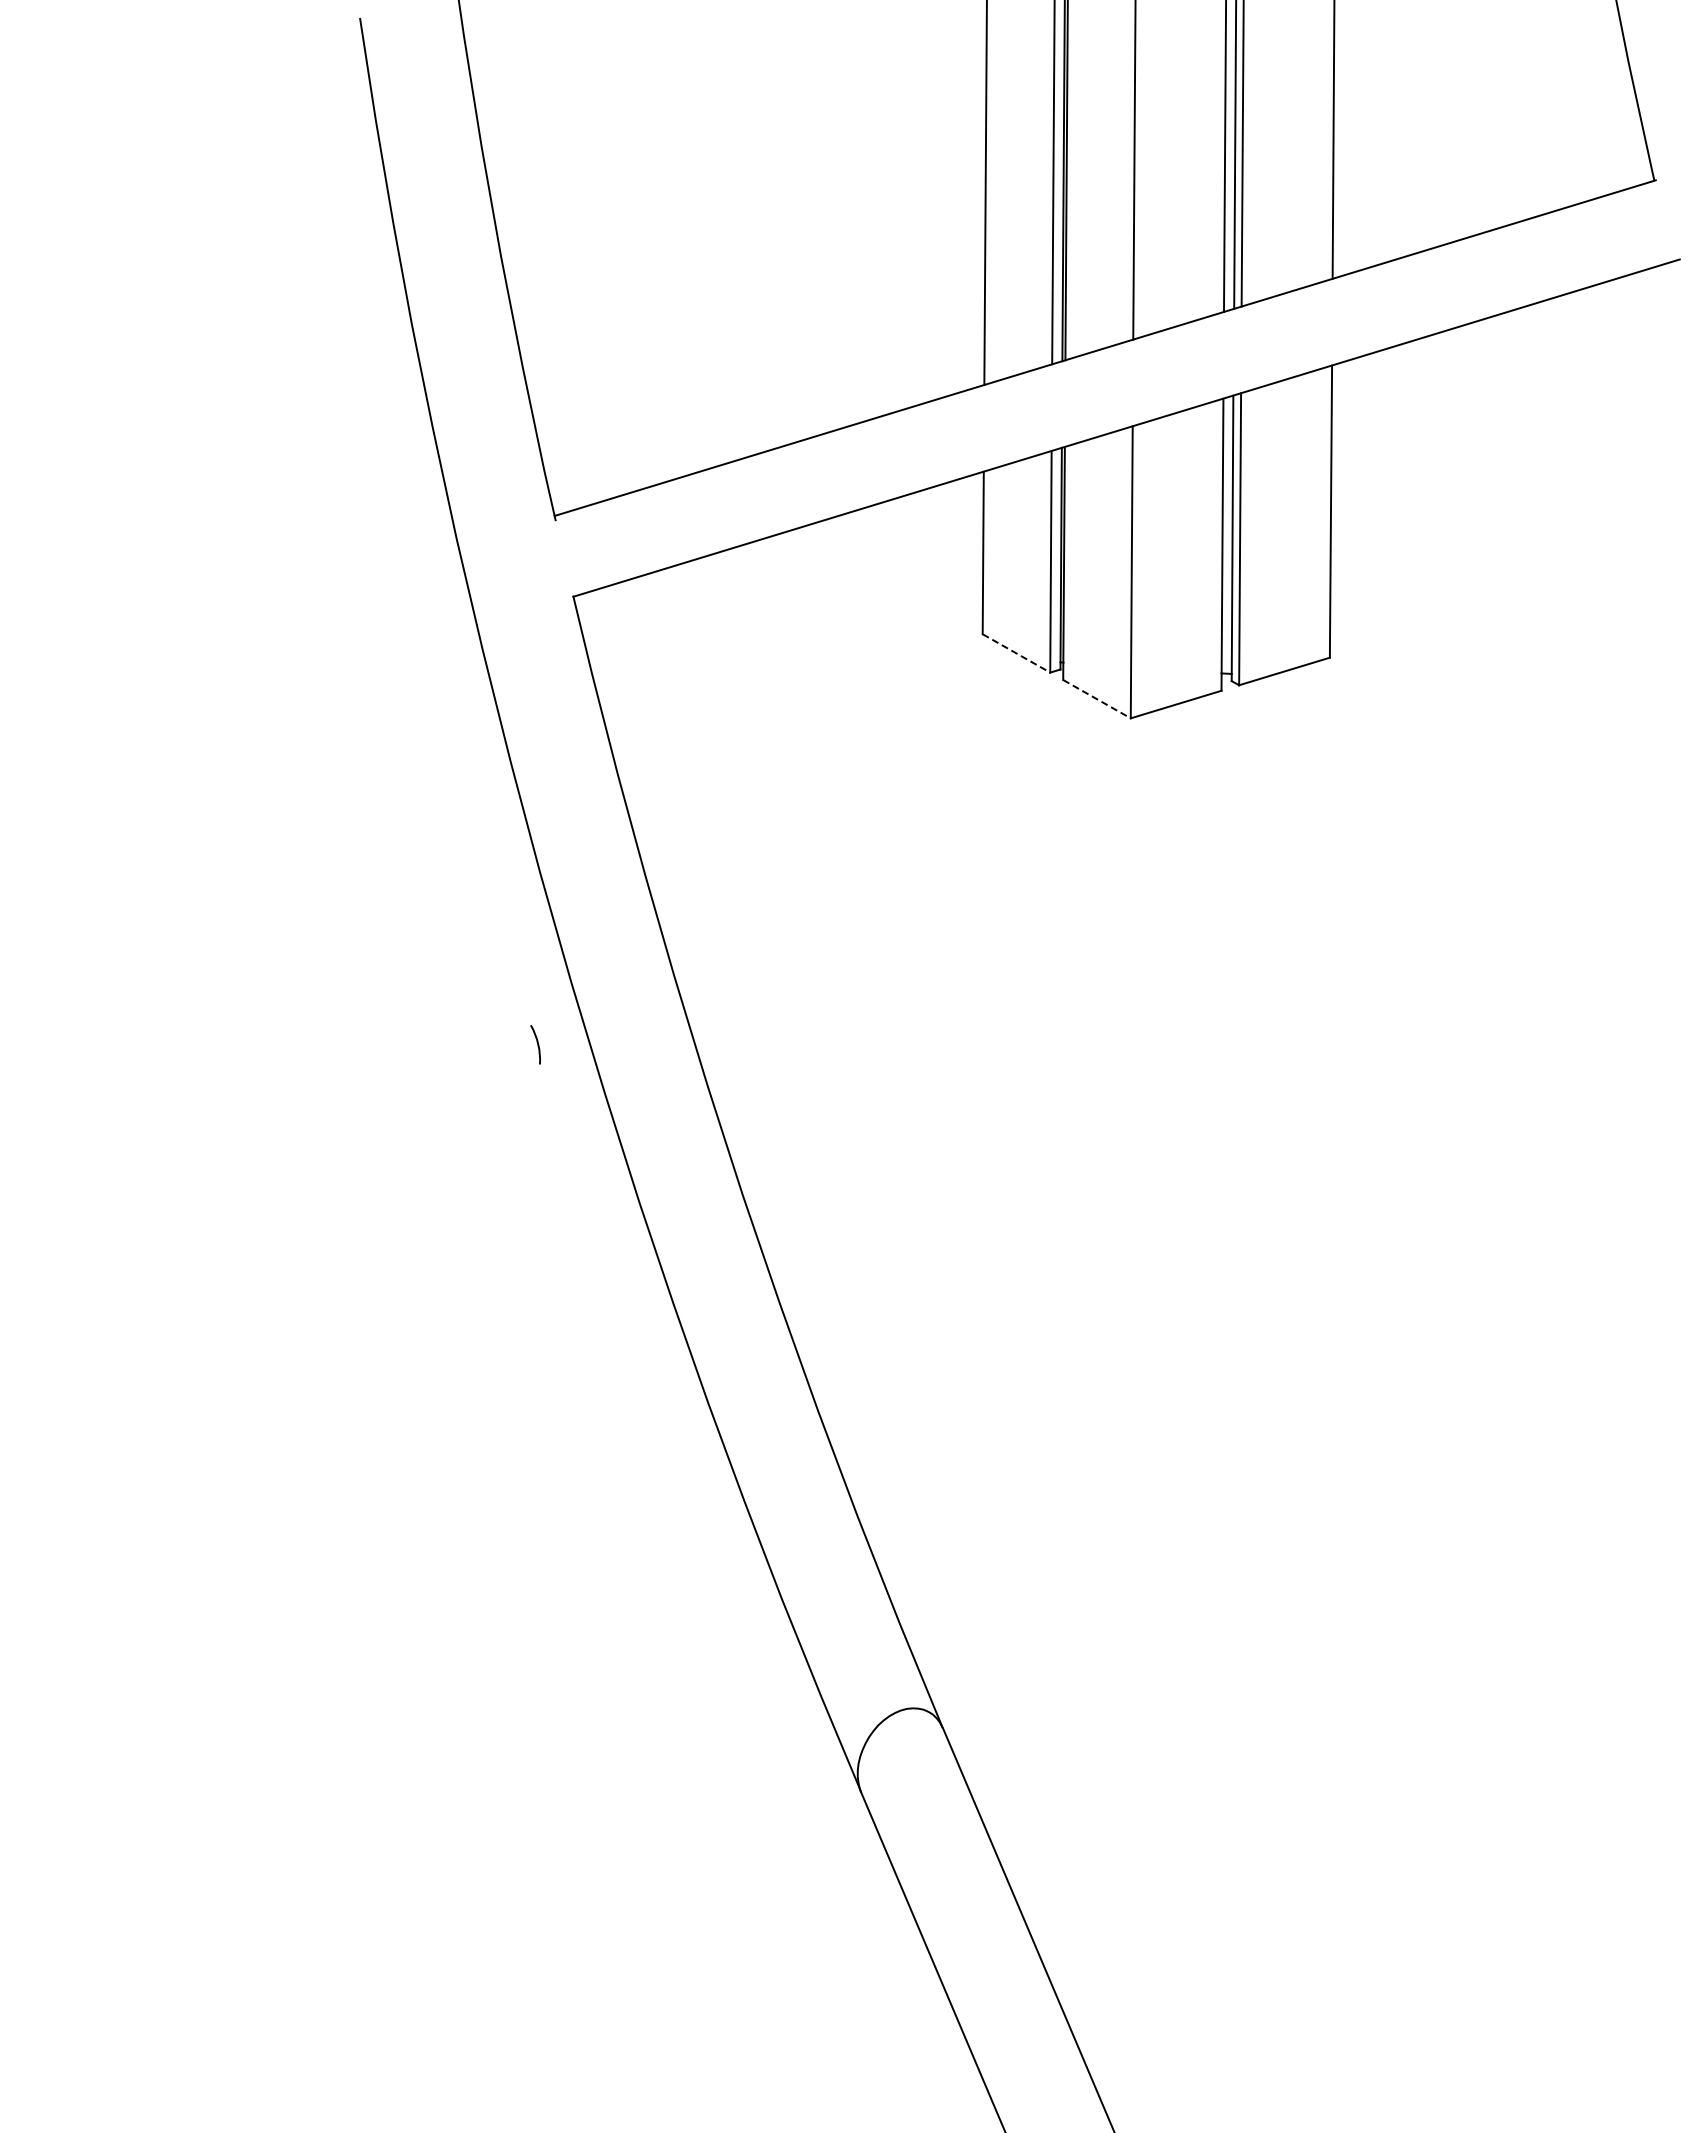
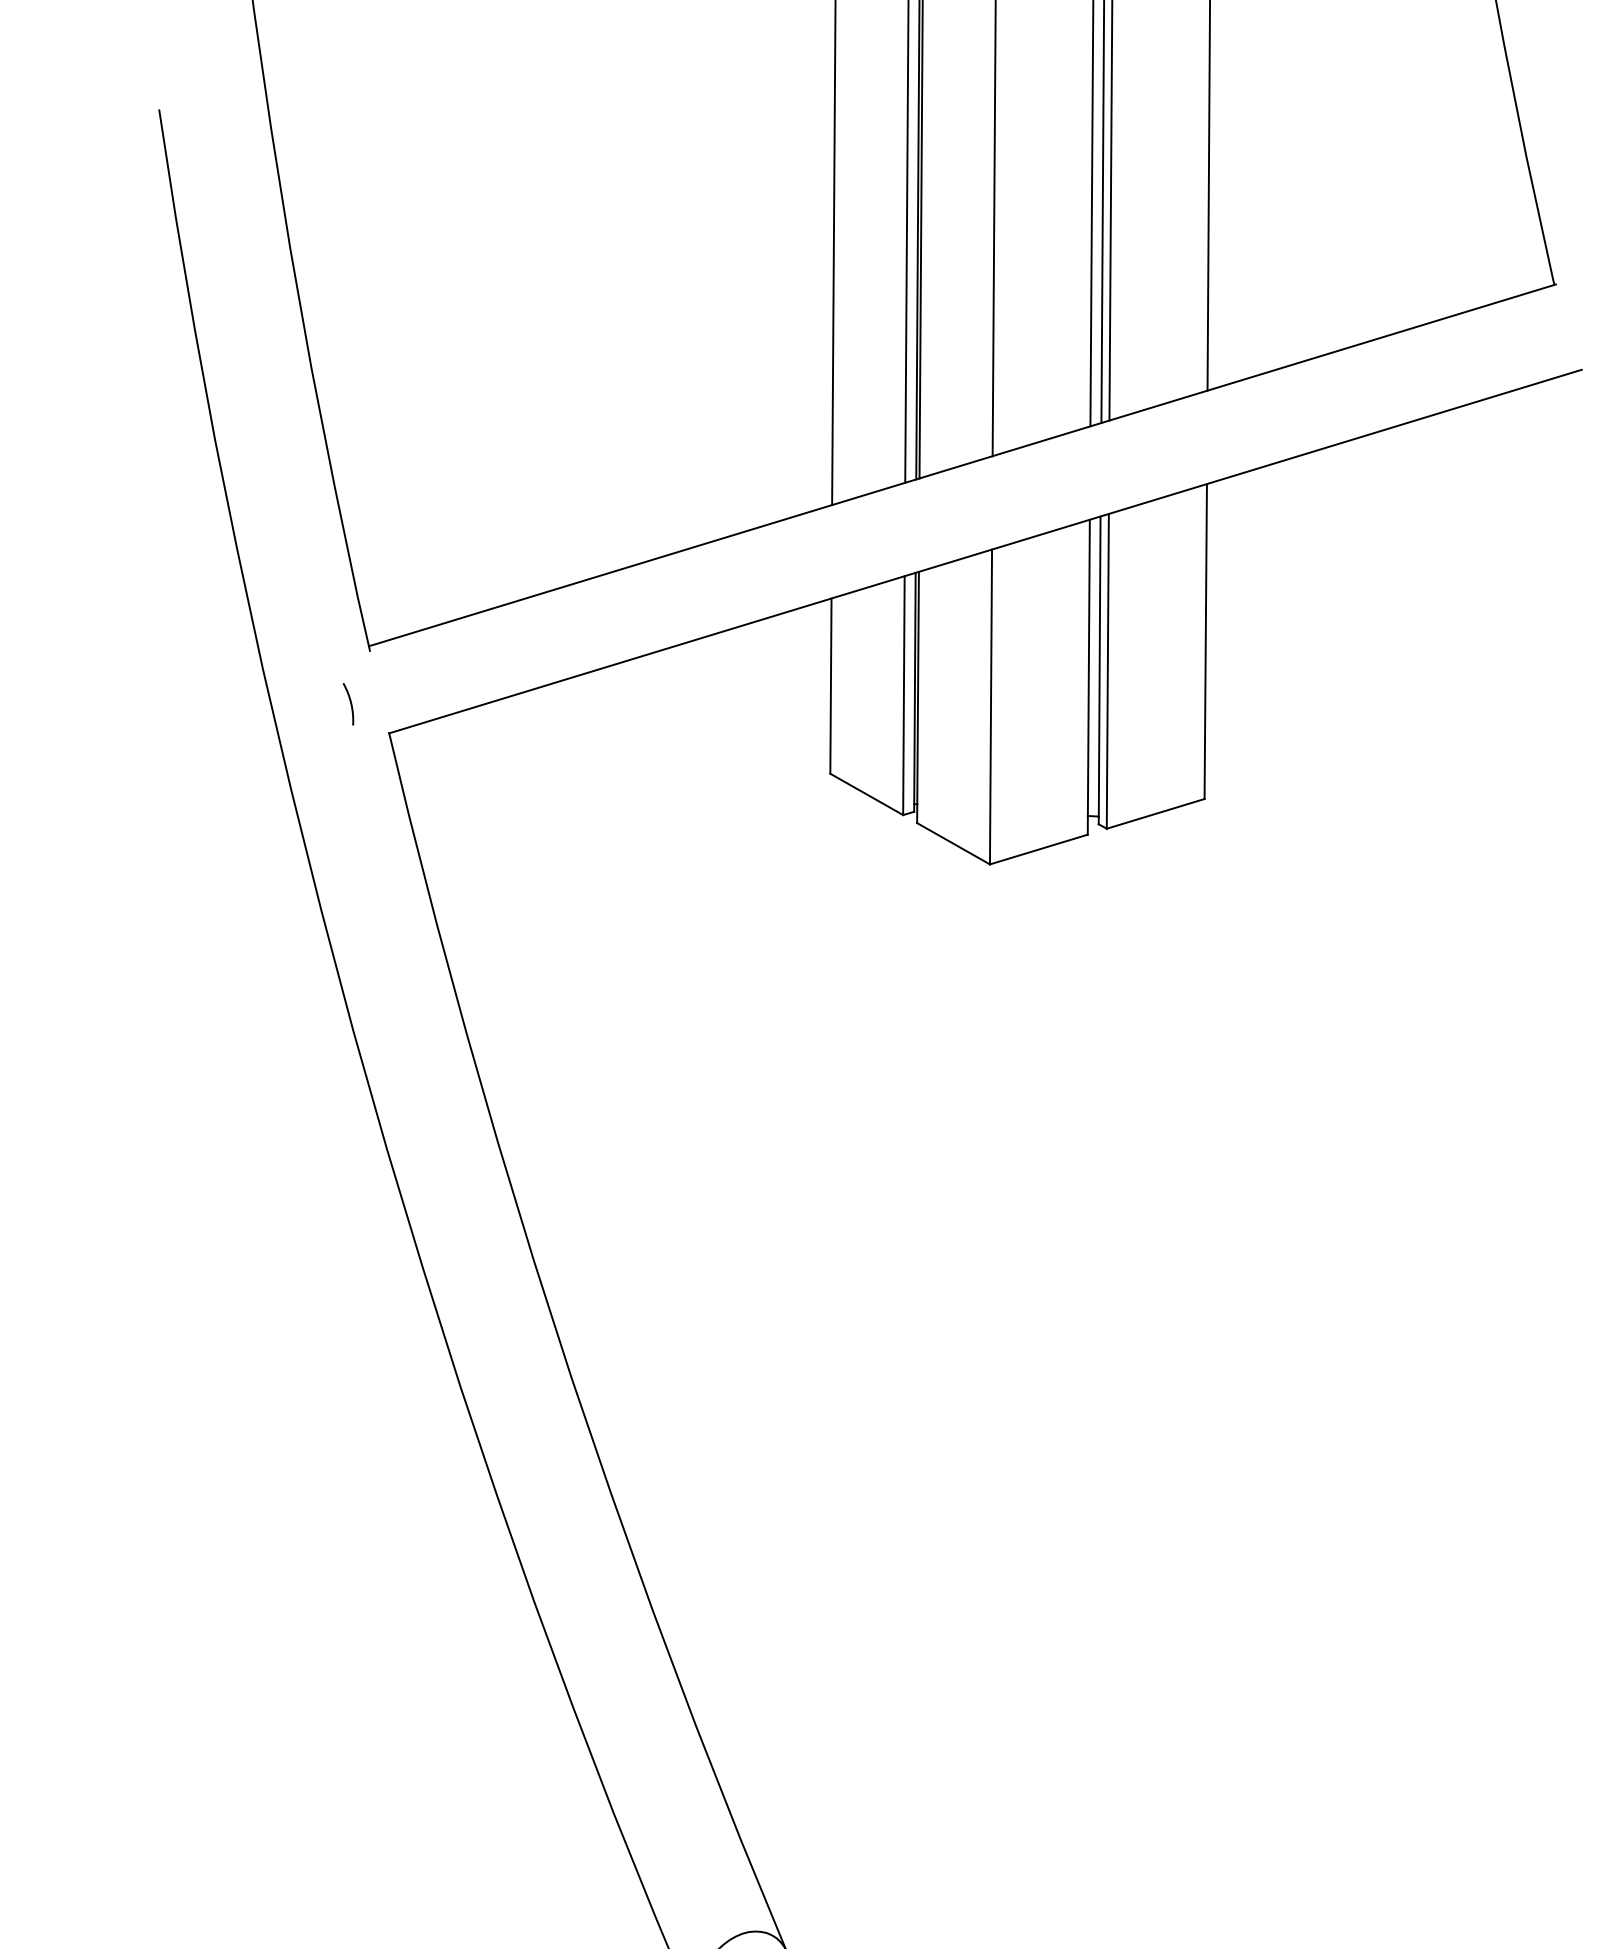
line: (1016, 653) -> (866, 794), dashed -> solid
line: (1097, 699) -> (954, 844), dashed -> solid
arc: (537, 1044) -> (350, 703), moved

